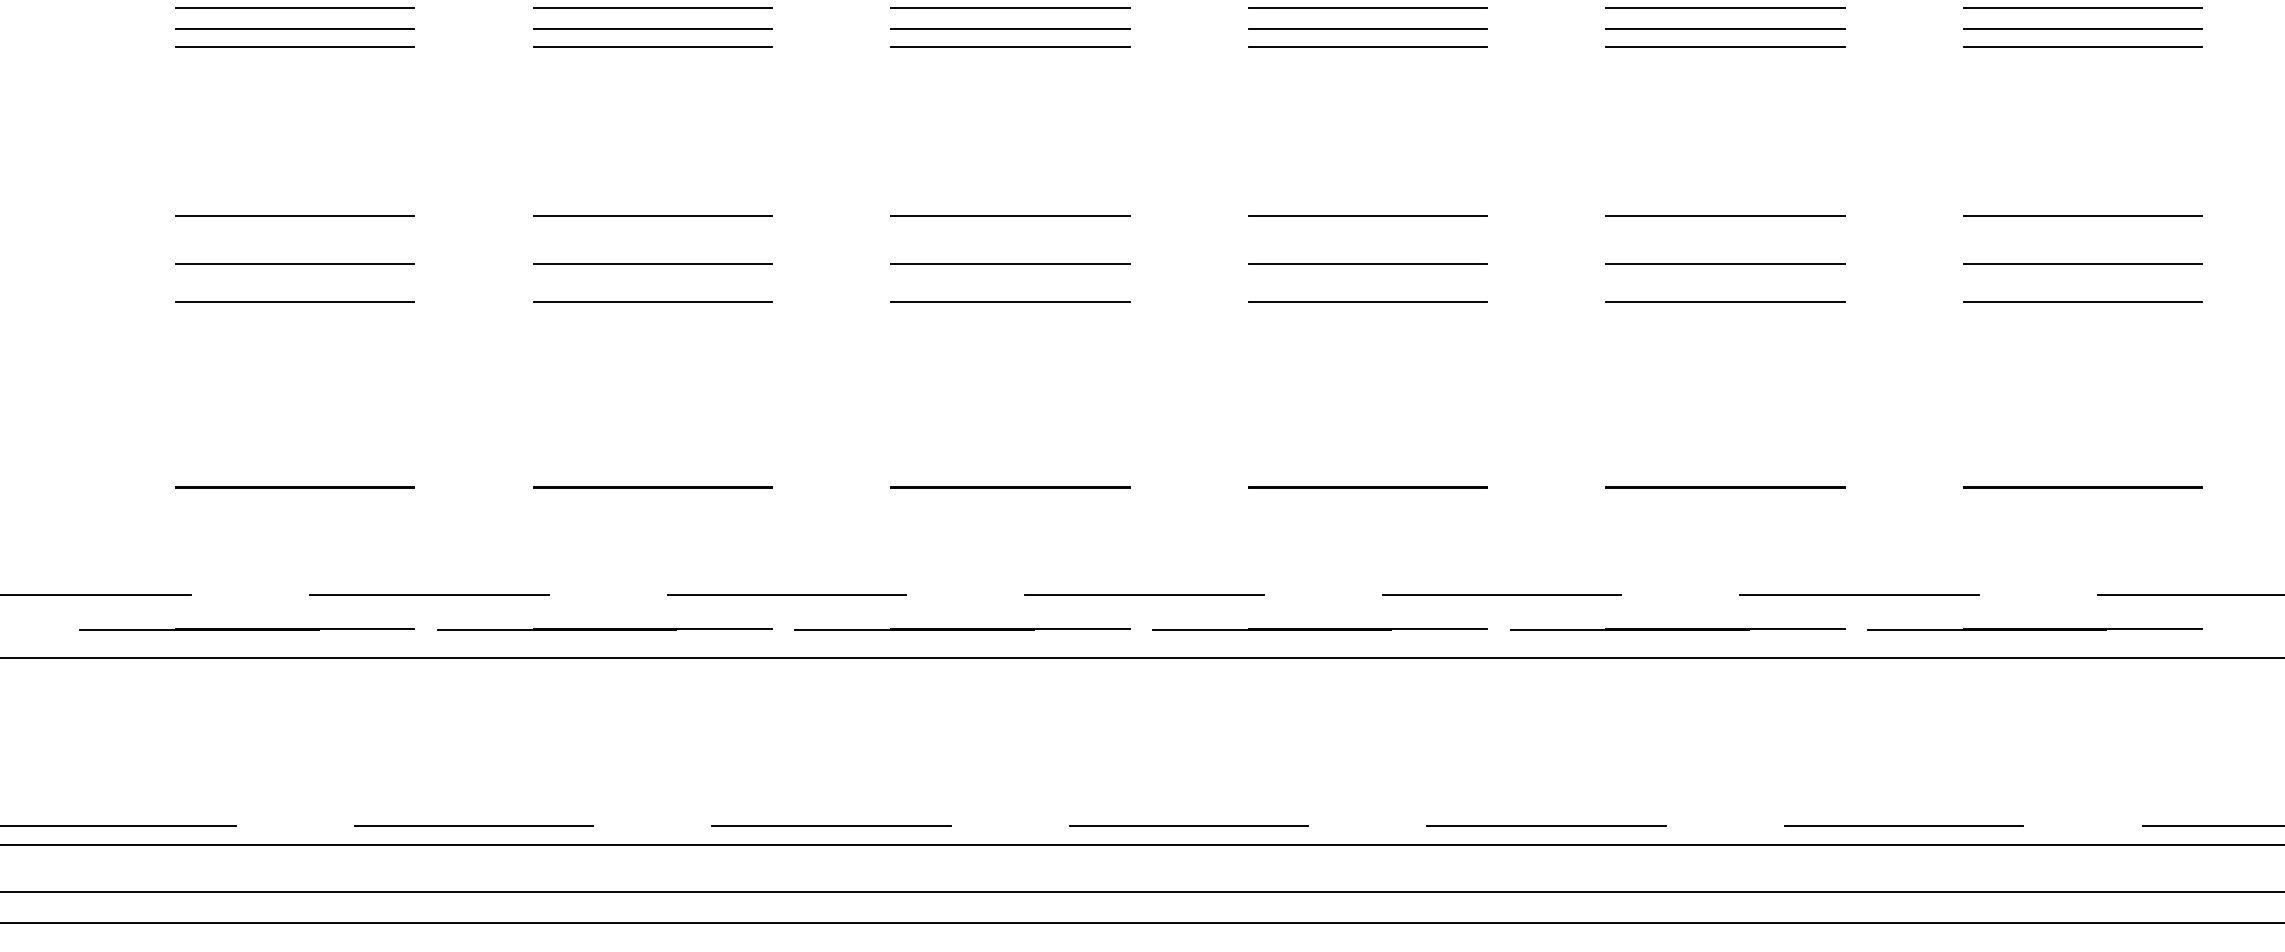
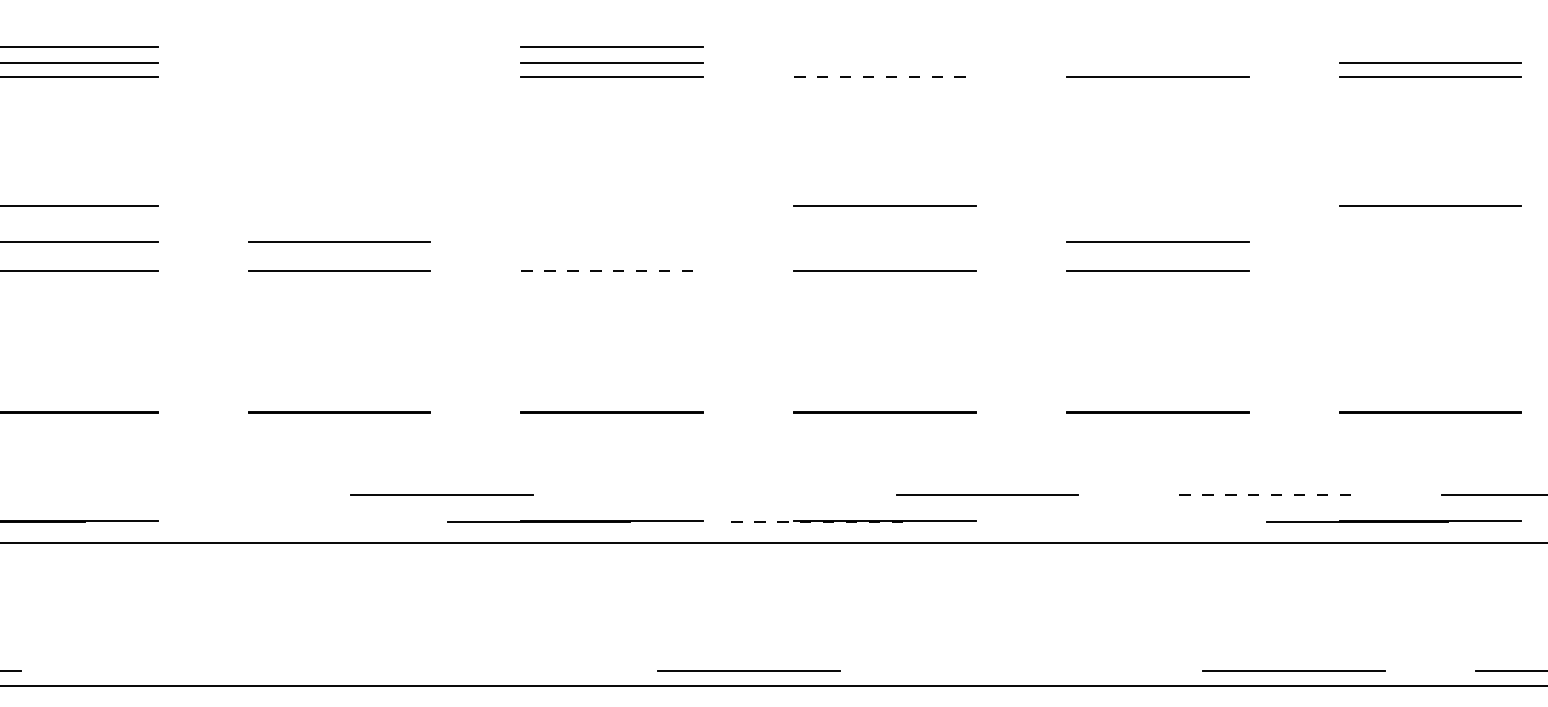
line: (652, 8) -> (339, 47), removed
line: (1367, 8) -> (884, 47), removed
line: (1725, 8) -> (1157, 47), removed
line: (2082, 8) -> (1430, 47), removed
line: (652, 28) -> (339, 62), removed
line: (1367, 28) -> (884, 62), removed
line: (1725, 28) -> (1157, 62), removed
line: (652, 47) -> (339, 77), removed
line: (1368, 47) -> (885, 77), solid -> dashed
line: (652, 216) -> (339, 206), removed
line: (1010, 216) -> (612, 206), removed
line: (1725, 216) -> (1157, 206), removed
line: (1010, 264) -> (612, 242), removed
line: (1367, 264) -> (884, 242), removed
line: (2082, 264) -> (1430, 242), removed
line: (1010, 302) -> (612, 271), solid -> dashed
line: (2082, 302) -> (1430, 271), removed
line: (429, 594) -> (169, 494), removed
line: (1144, 594) -> (714, 494), removed
line: (1859, 594) -> (1260, 494), solid -> dashed
line: (604, 629) -> (302, 521), removed
line: (1677, 629) -> (1121, 521), removed
line: (1271, 630) -> (811, 521), solid -> dashed
line: (473, 826) -> (202, 671), removed
line: (831, 826) -> (475, 671), removed
line: (1546, 826) -> (1021, 671), removed

